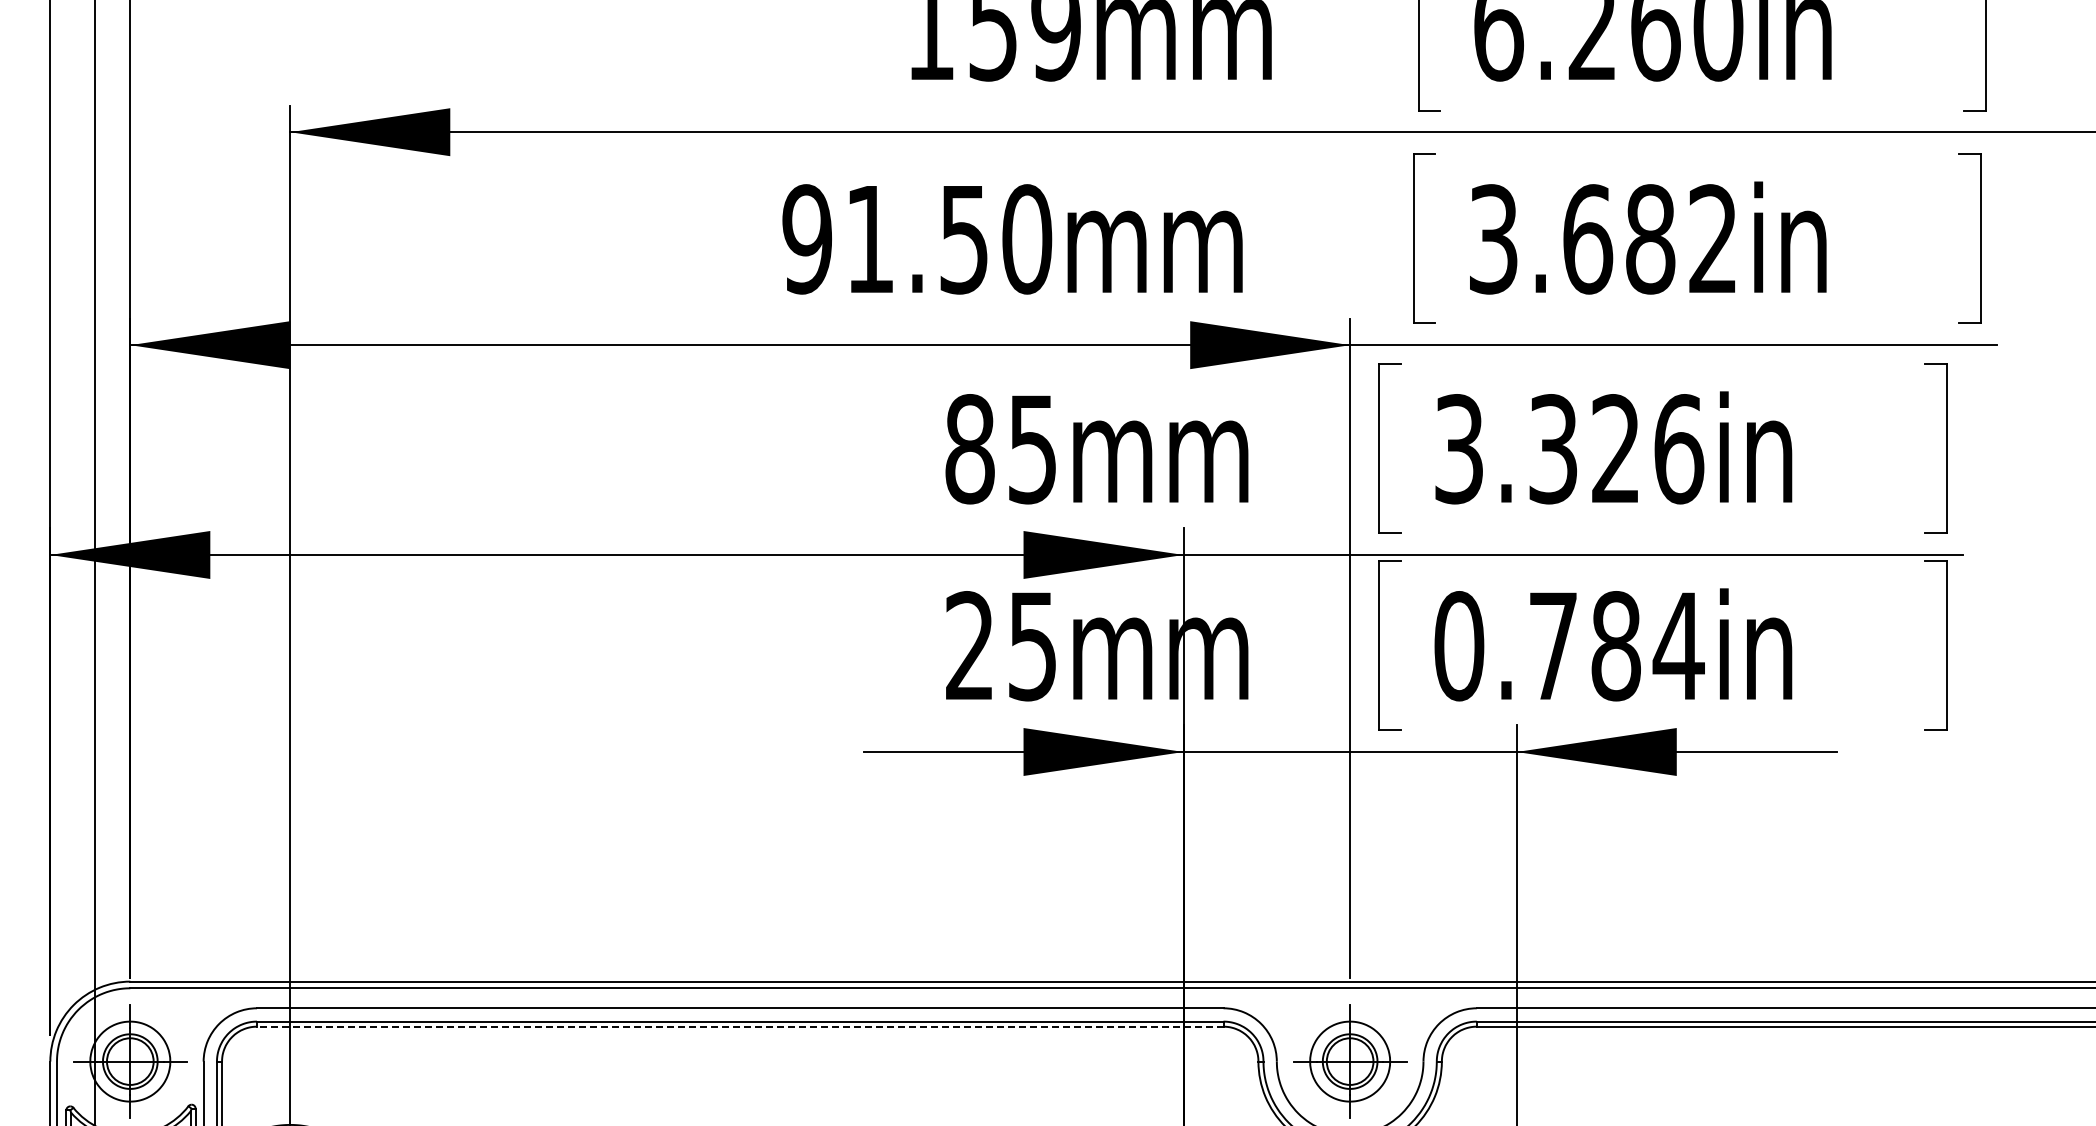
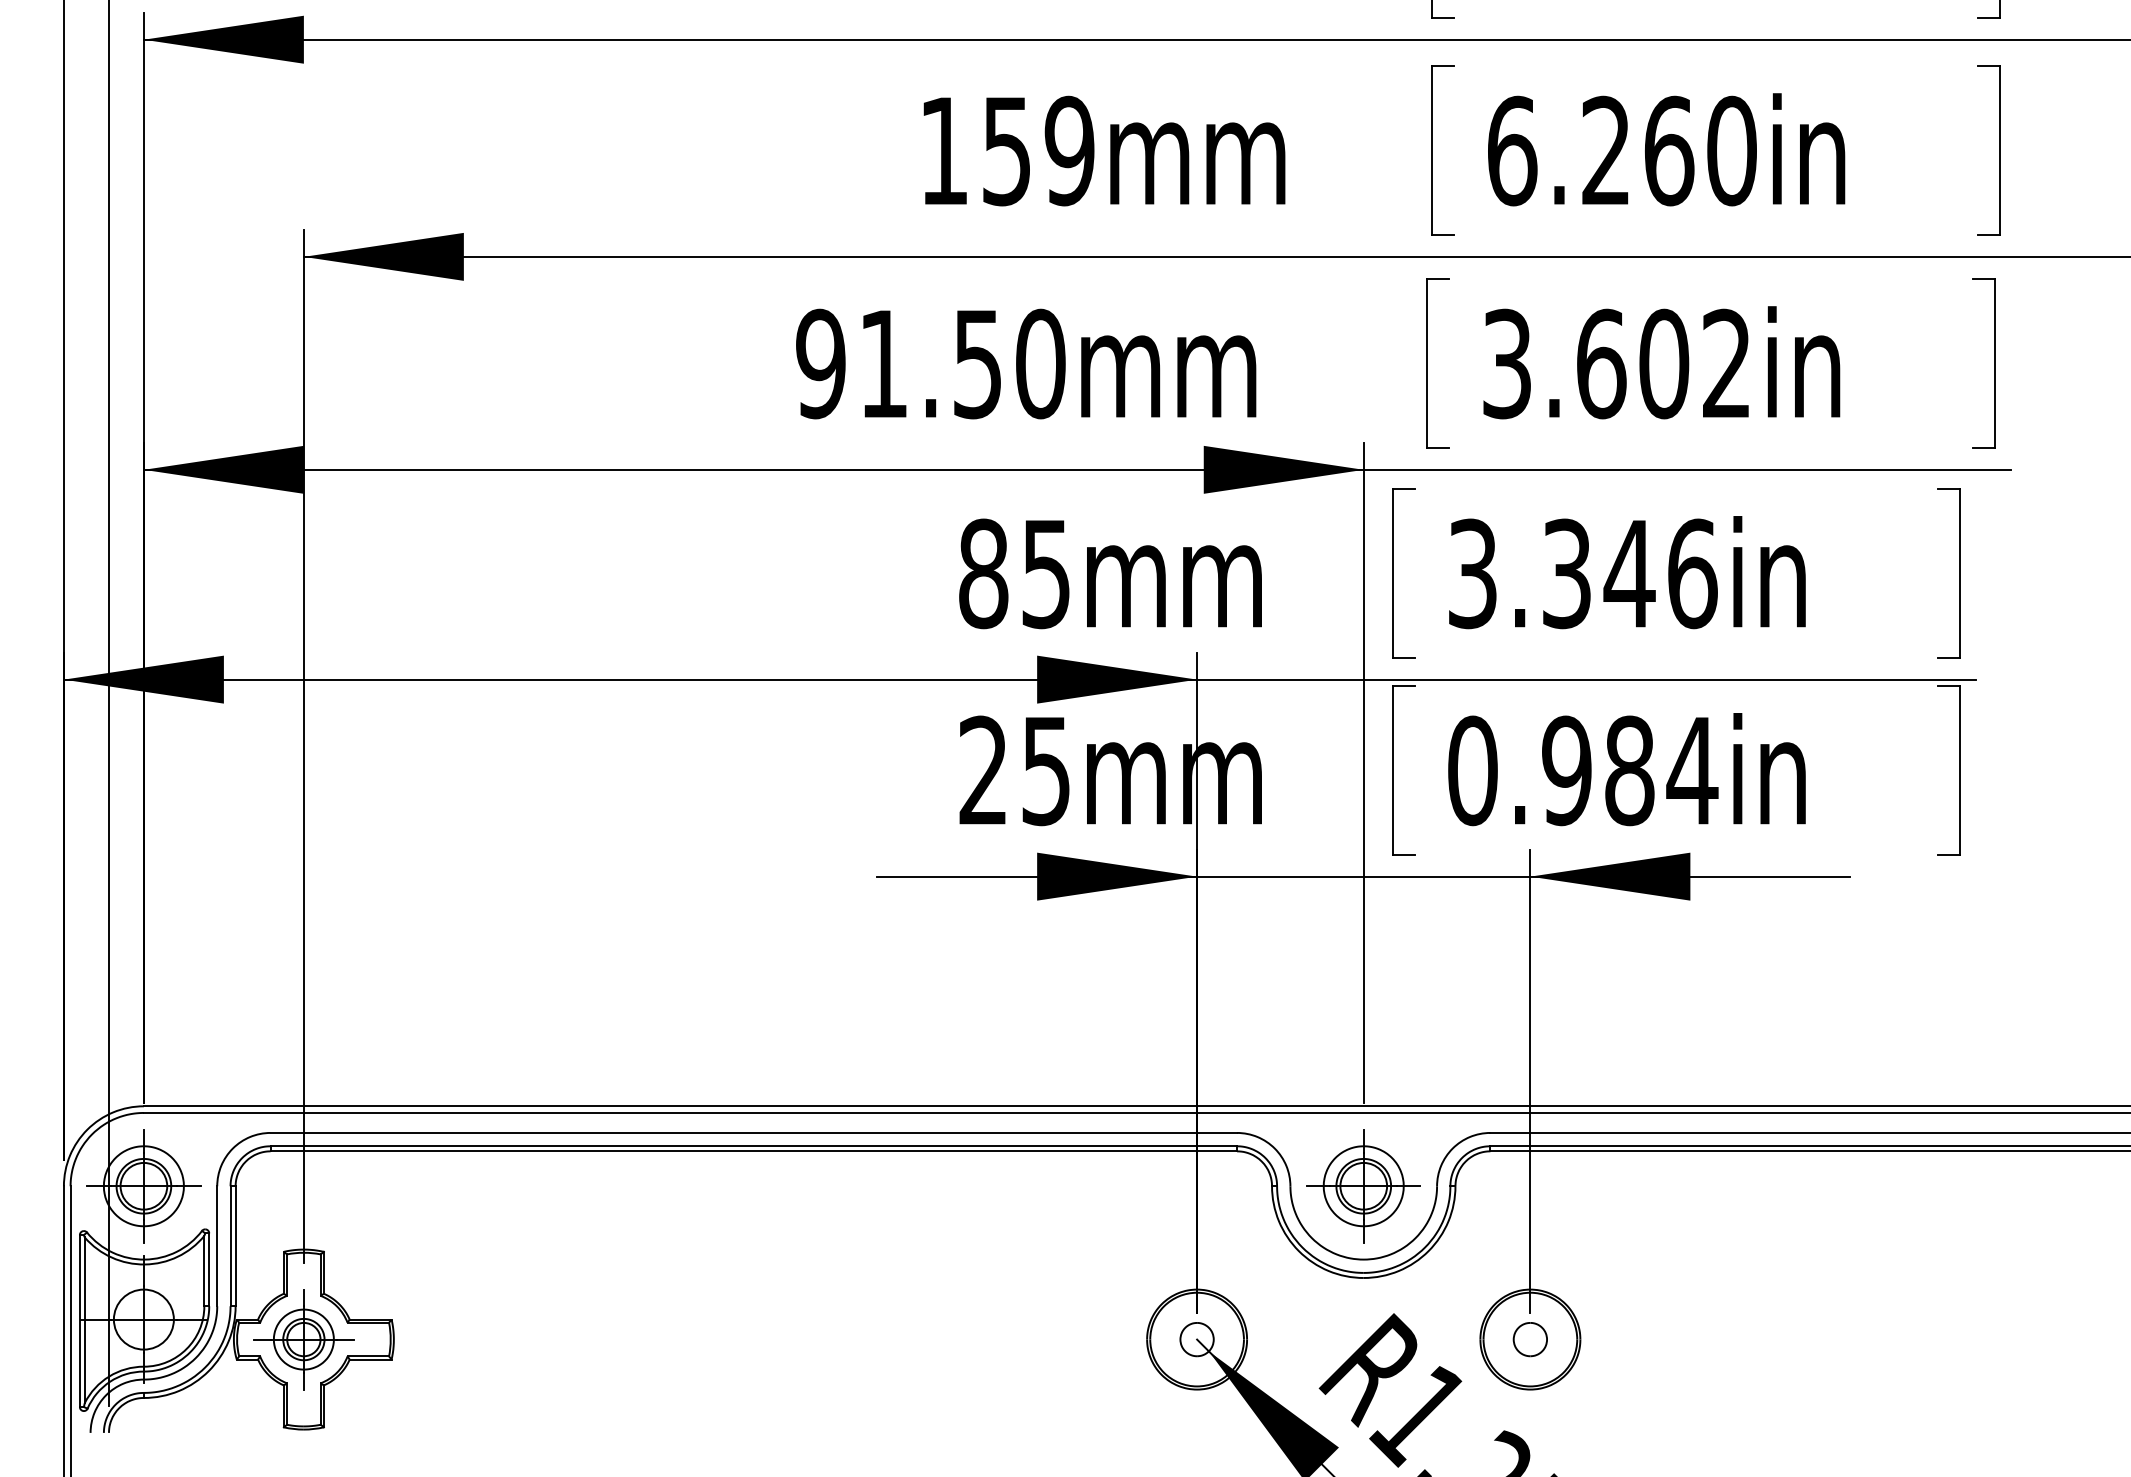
text: (1650, 239) -> (1664, 364), 3.682in -> 3.602in
text: (1615, 447) -> (1629, 572), 3.326in -> 3.346in
text: (1552, 645) -> (1566, 770), 0.784in -> 0.984in
line: (739, 1026) -> (753, 1151), dashed -> solid

